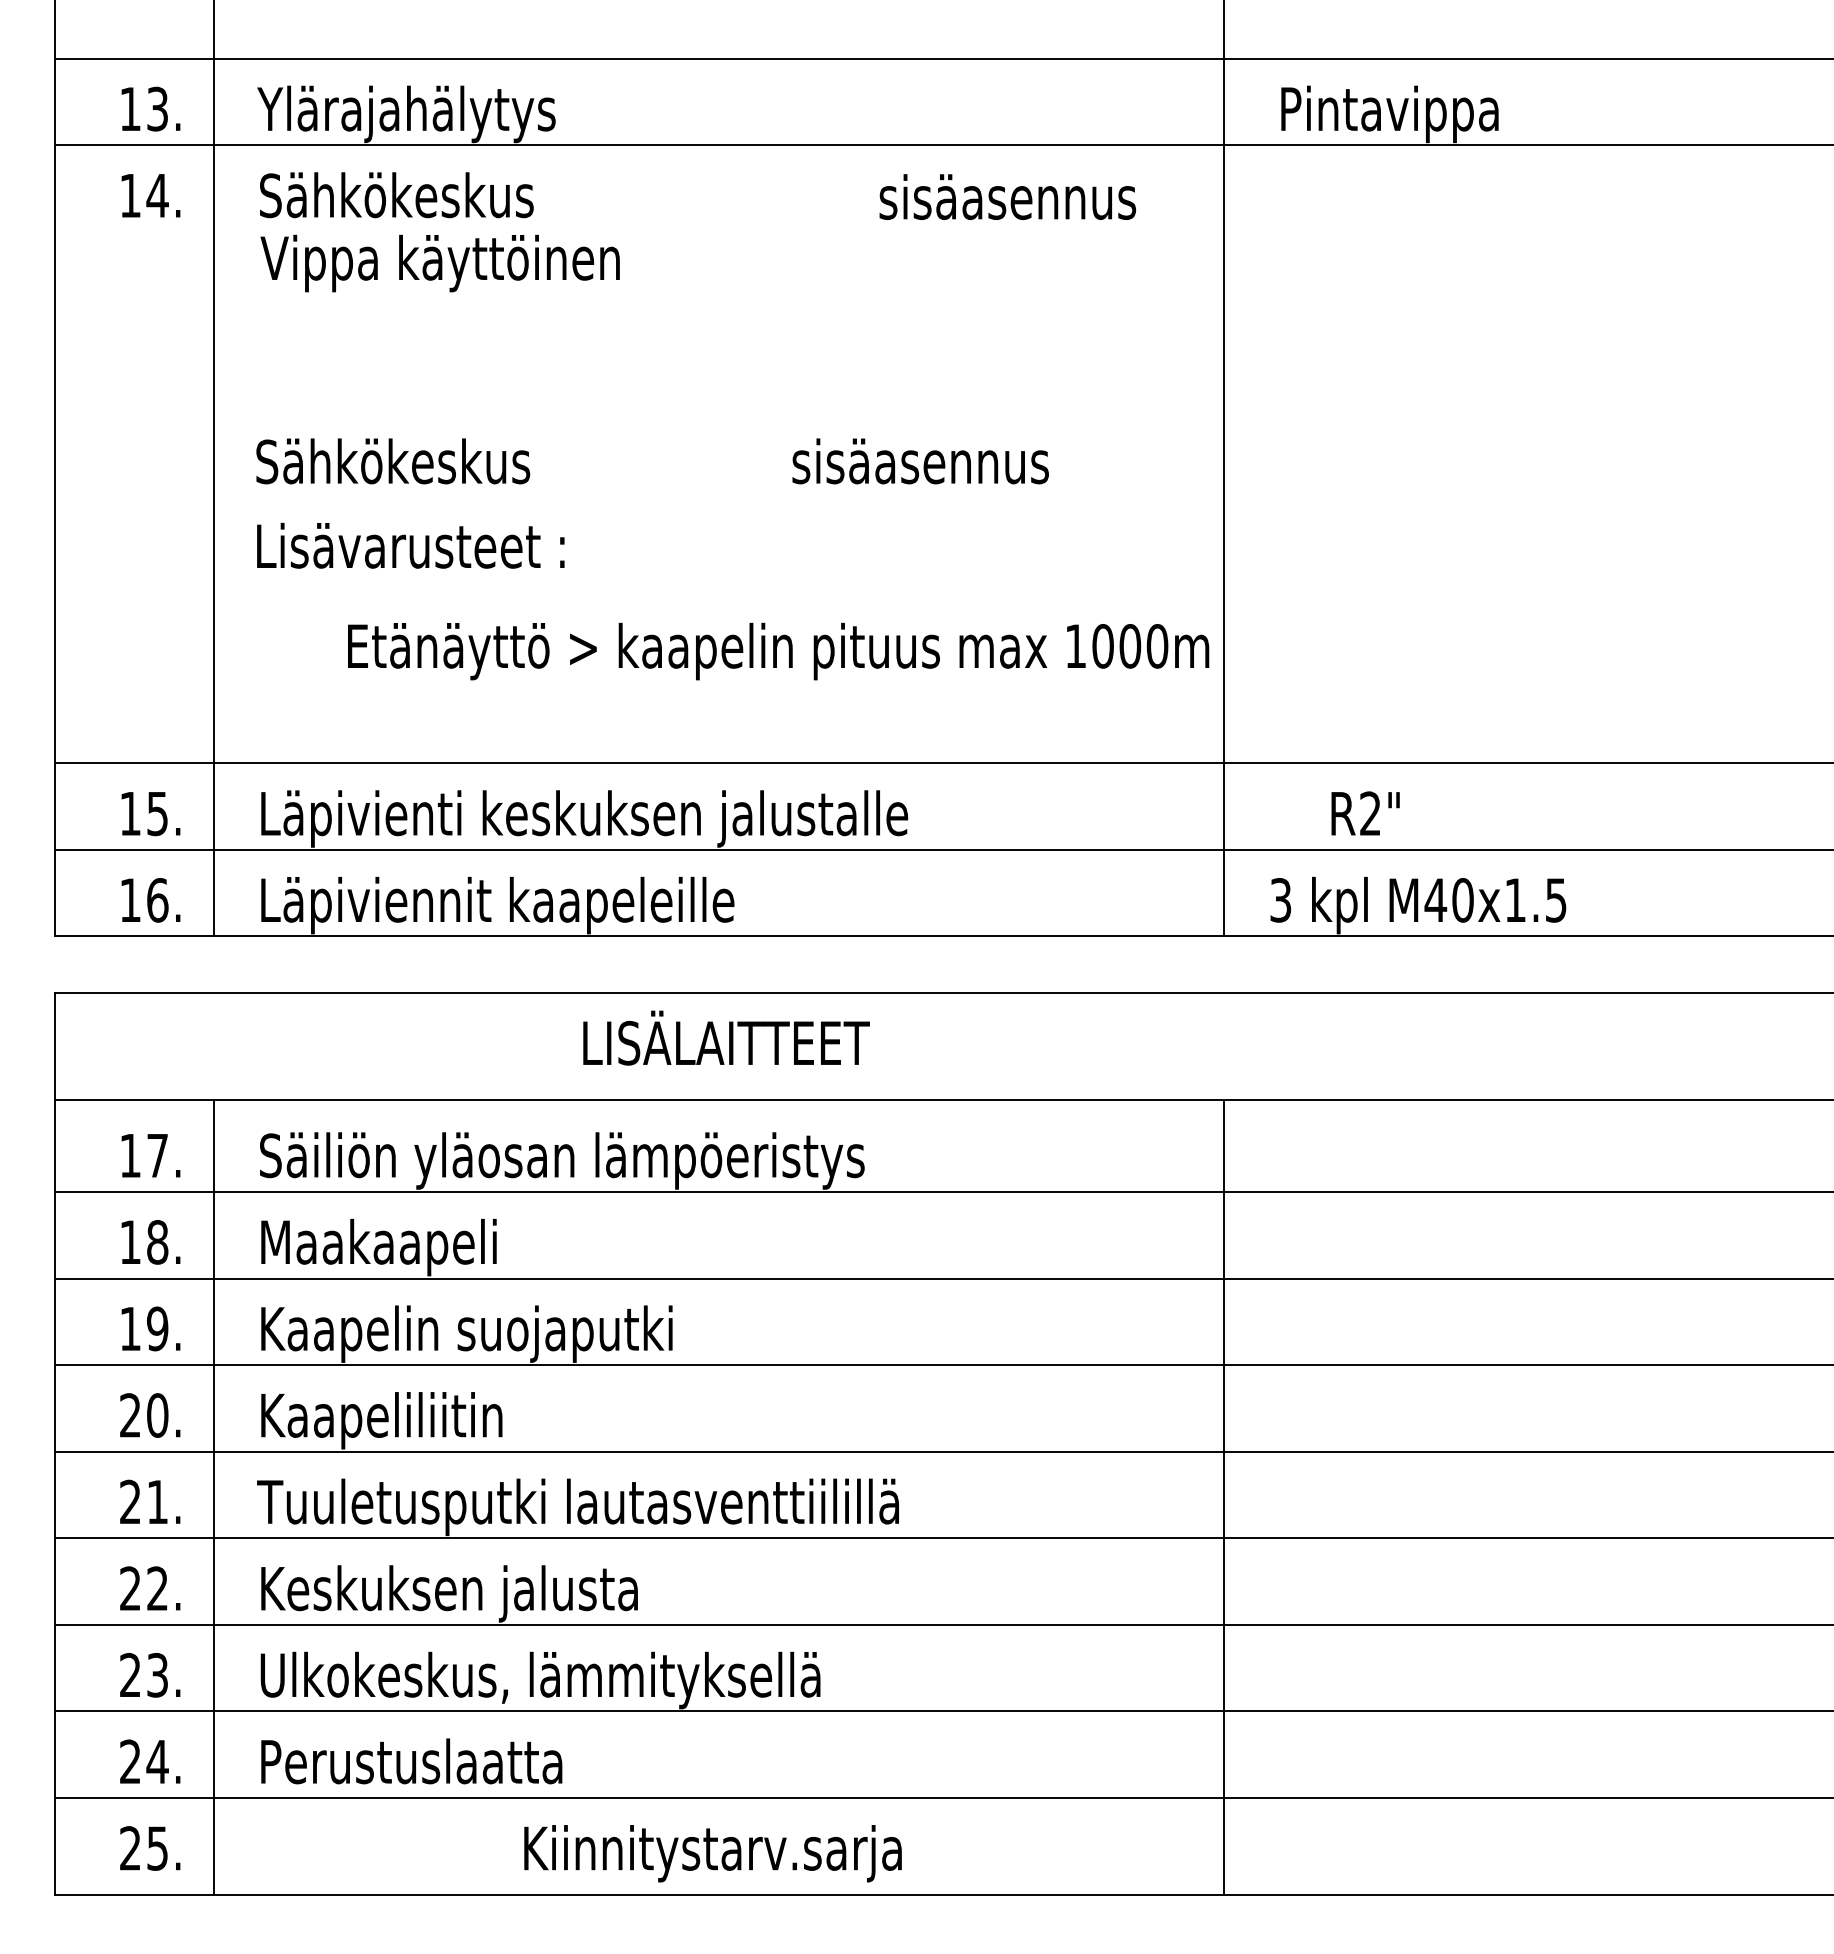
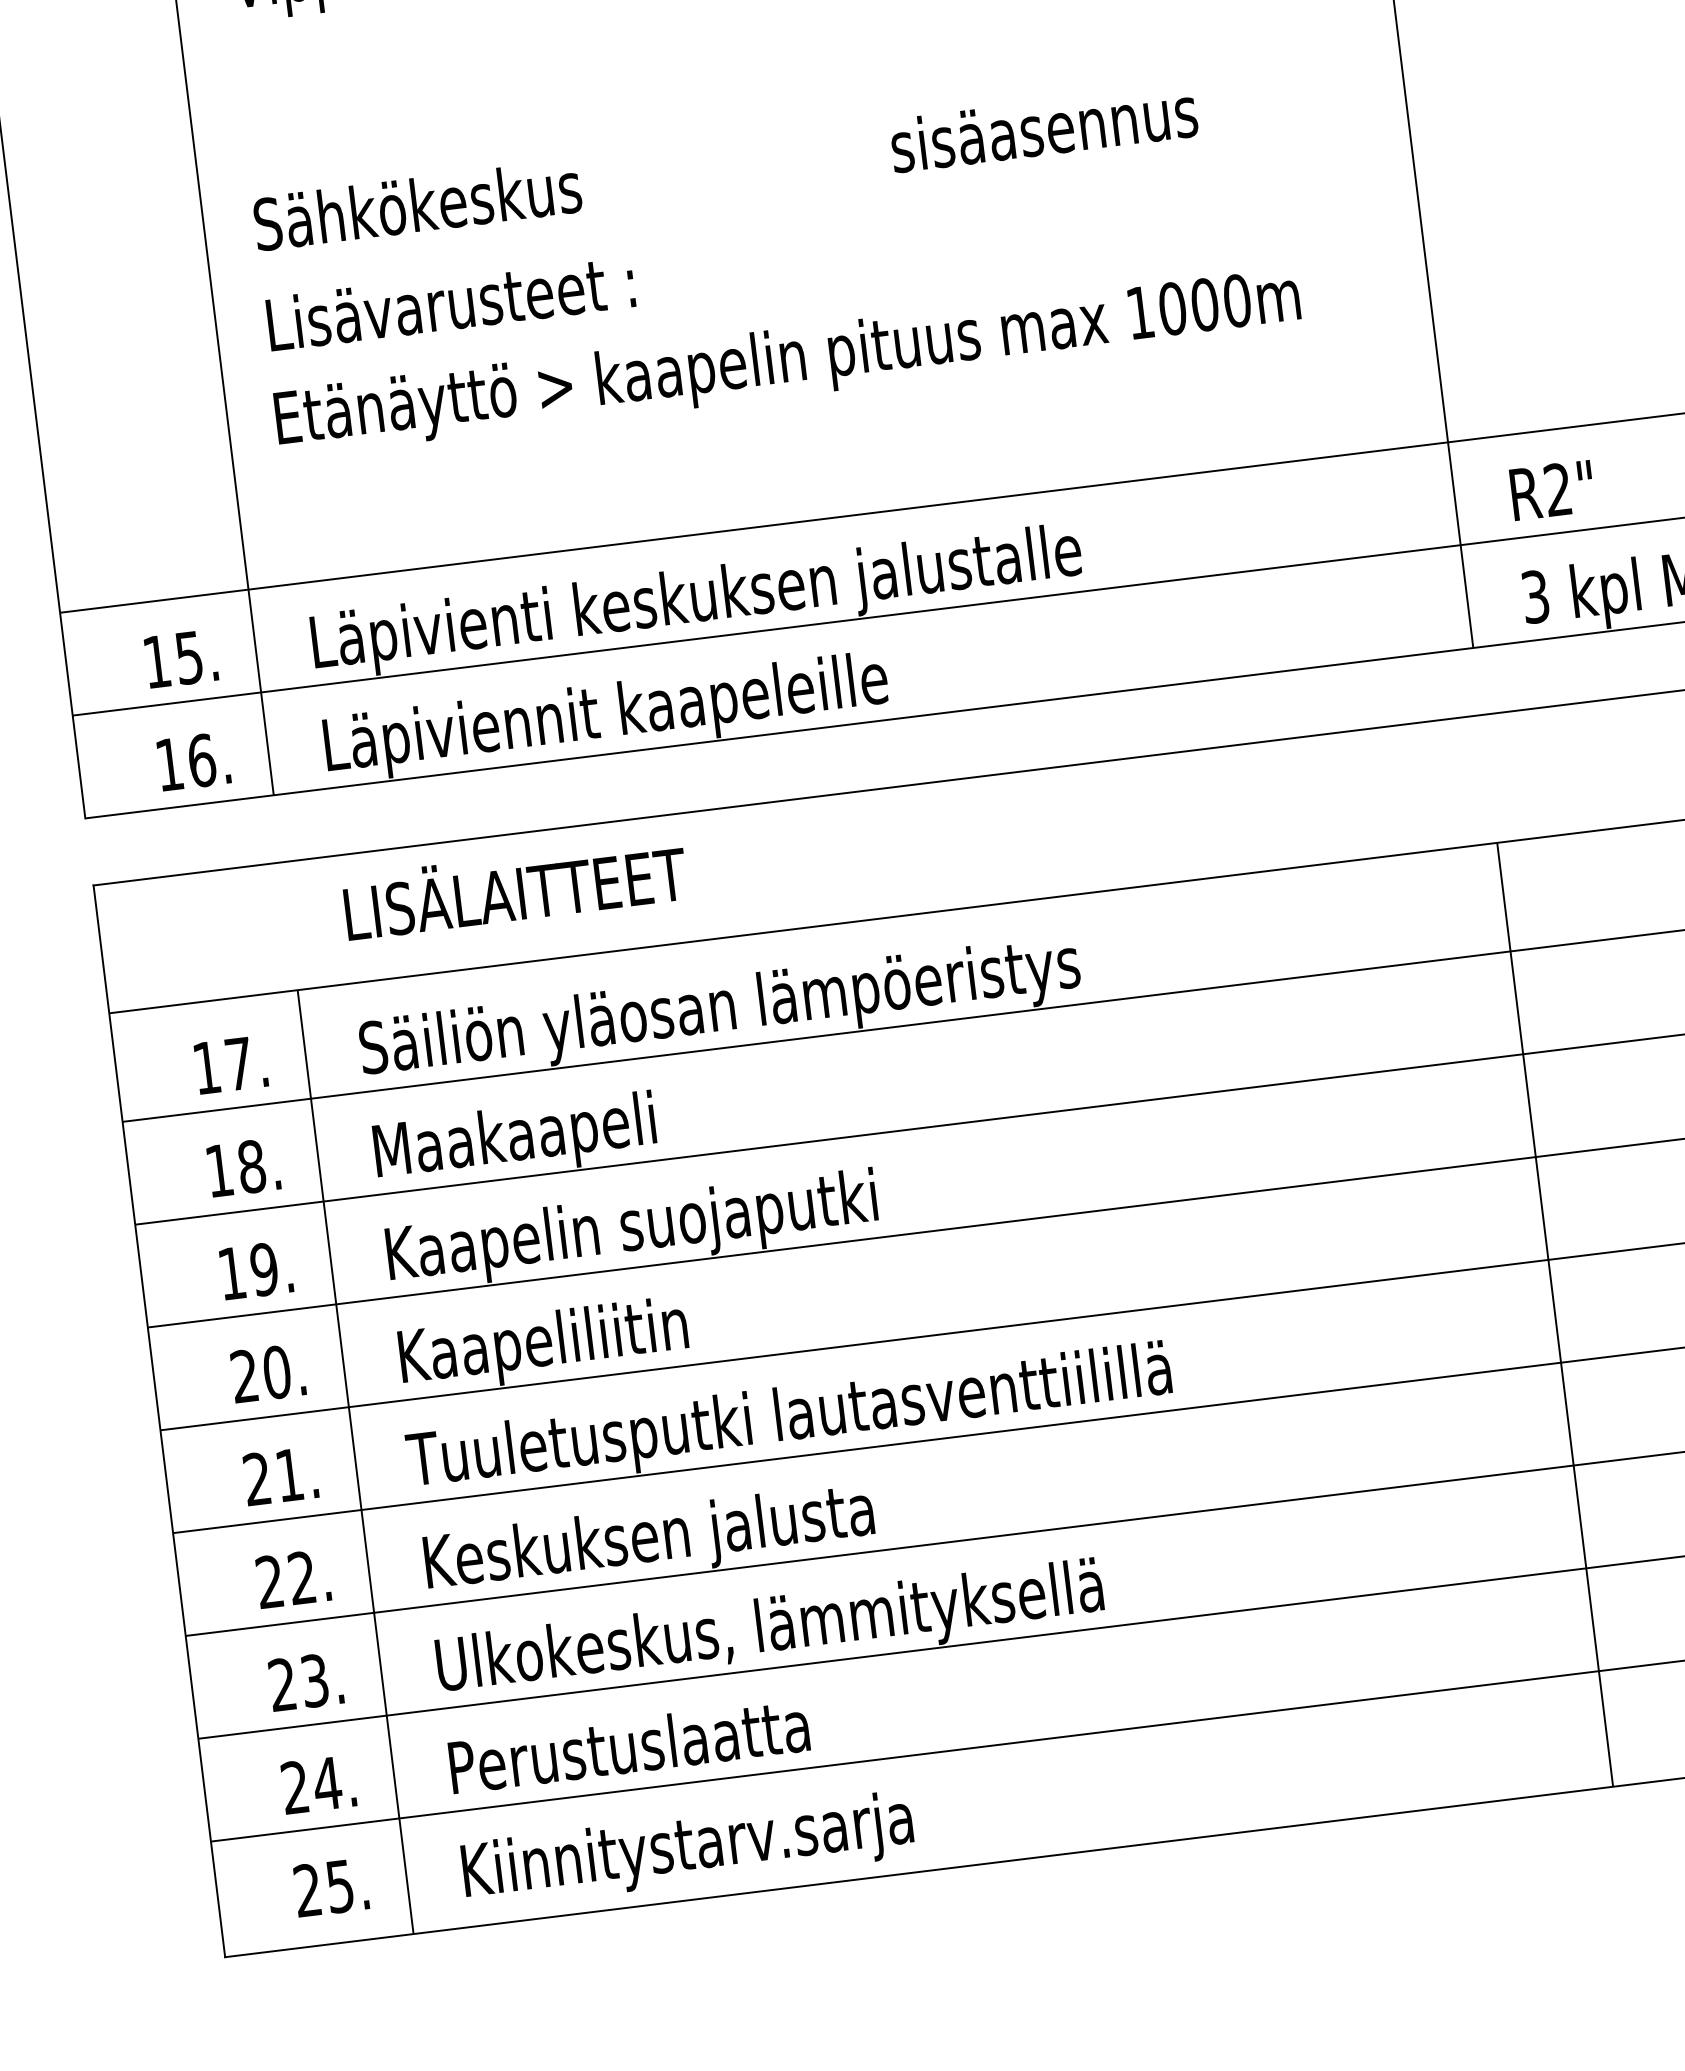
text: (778, 651) -> (787, 362), moved
text: (1365, 813) -> (1552, 490), moved
text: (726, 1037) -> (514, 887), moved
text: (712, 1853) -> (687, 1849), moved

